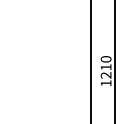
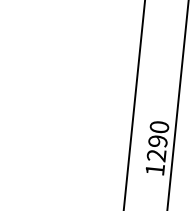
text: (105, 67) -> (156, 141), 1210 -> 1290

